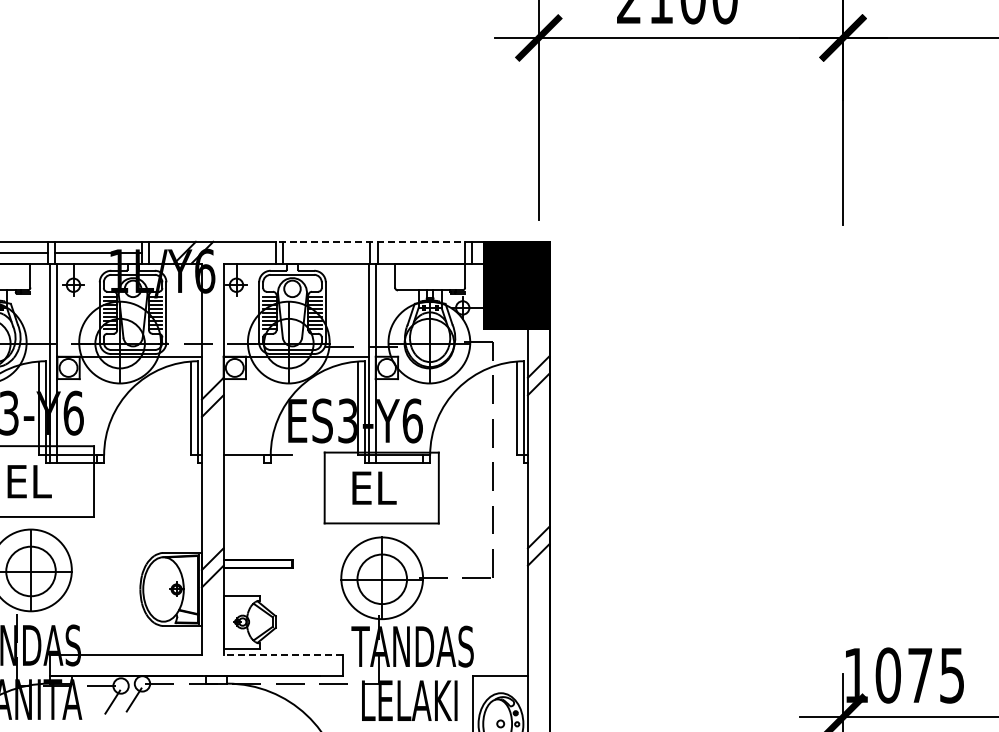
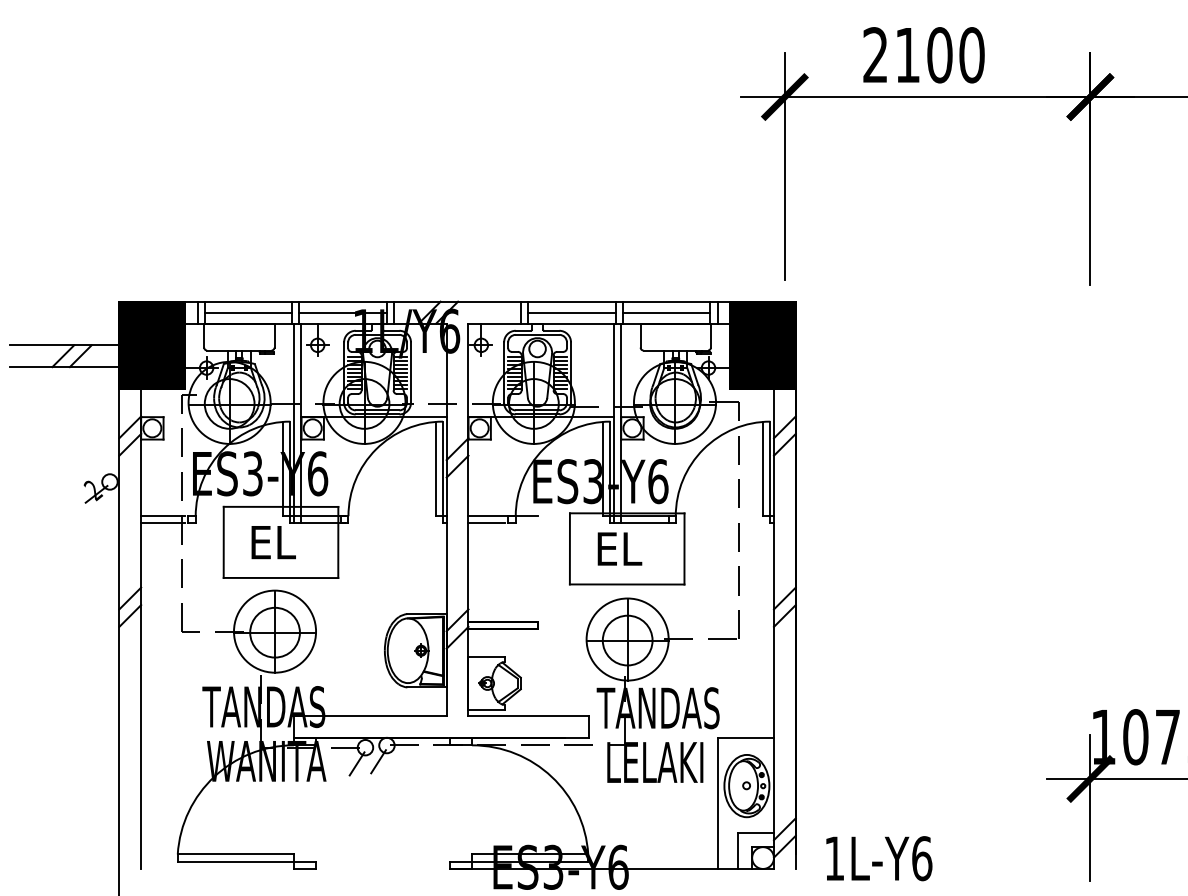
line: (373, 241) -> (618, 301), dashed -> solid
line: (326, 252) -> (571, 312), added
line: (420, 252) -> (666, 312), added
line: (241, 462) -> (486, 523), added
line: (283, 654) -> (528, 716), dashed -> solid

